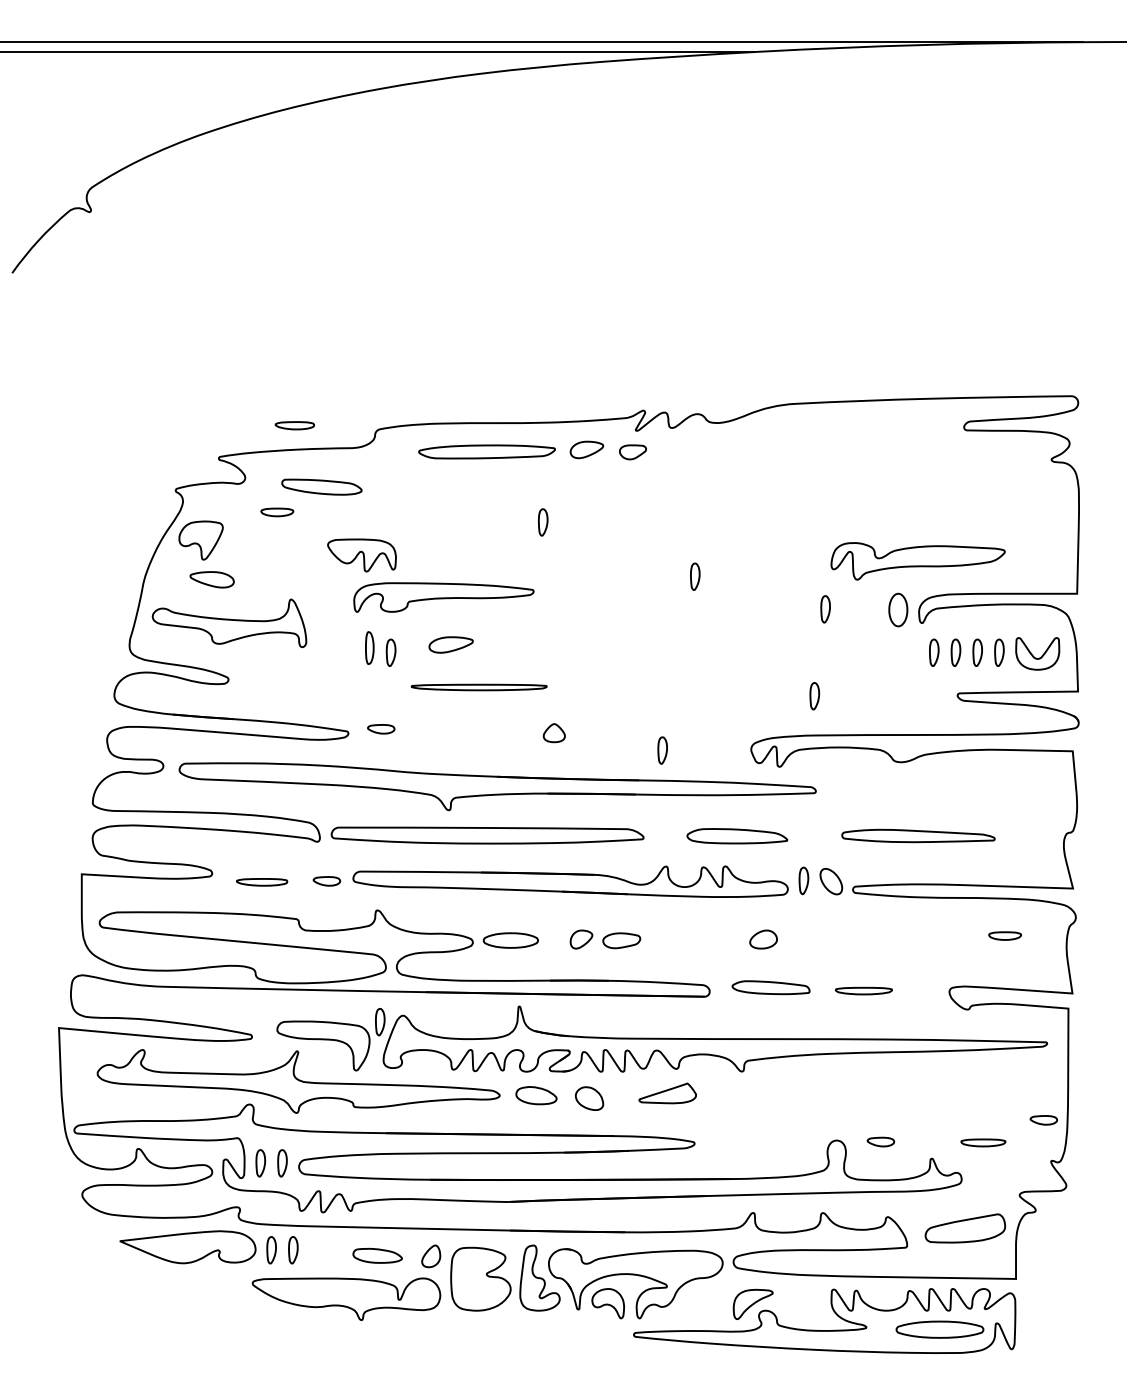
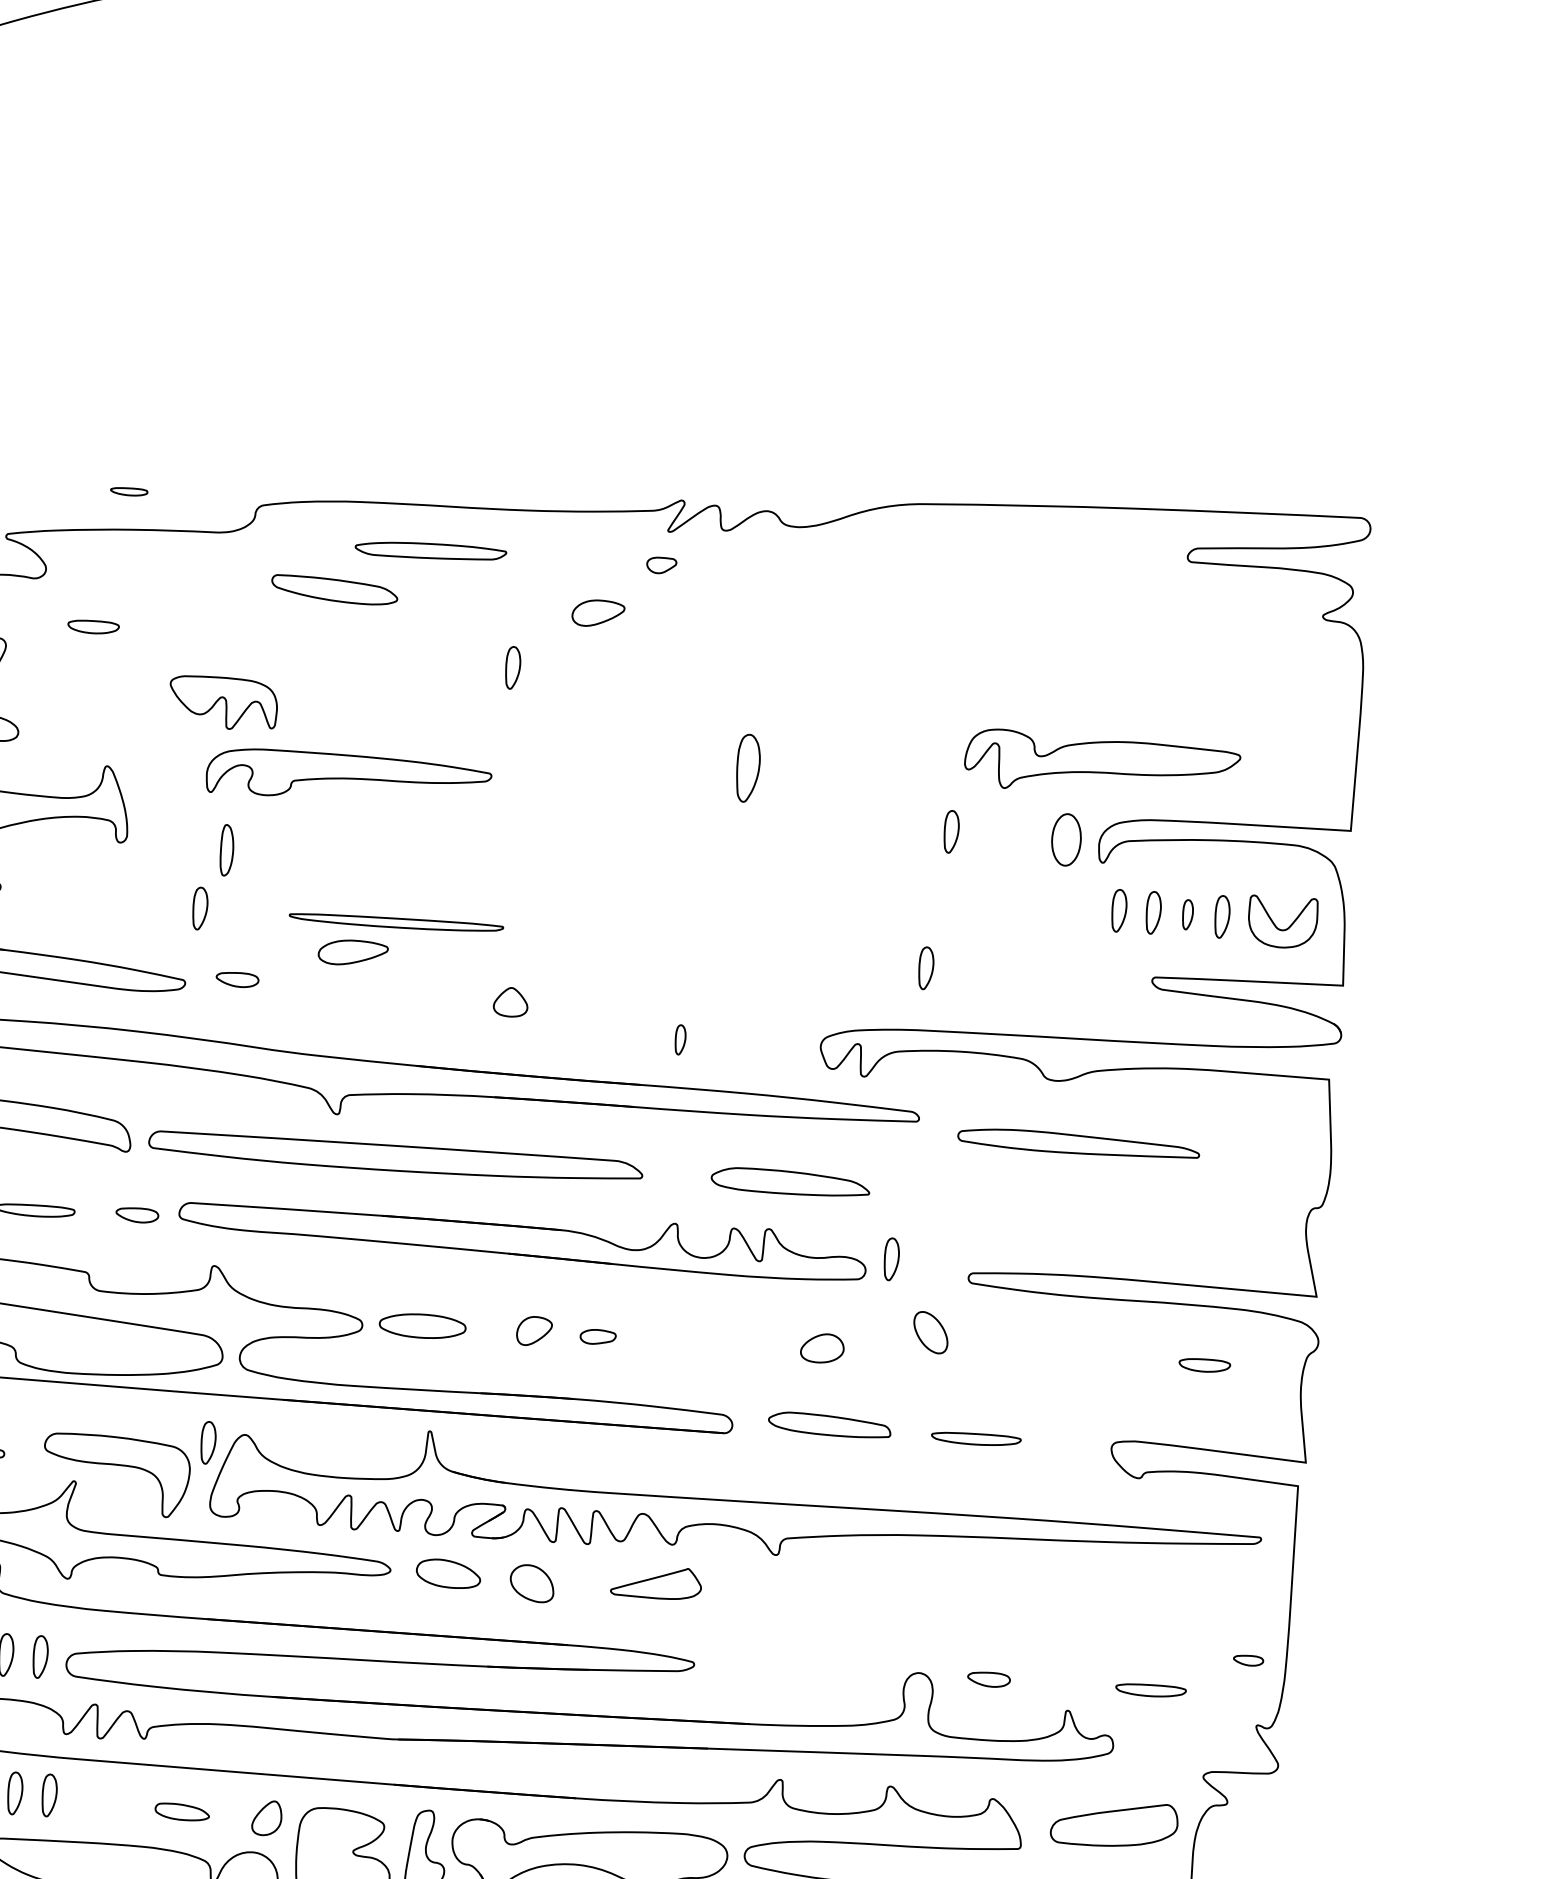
part: (294, 425) -> (128, 491), size x0.6
part: (586, 449) -> (597, 612), moved
part: (486, 451) -> (430, 550), size x0.7
part: (632, 452) -> (660, 565), size x0.7
part: (321, 486) -> (334, 589), moved
part: (695, 576) -> (748, 767), size x1.6
part: (450, 644) -> (352, 952), moved
part: (390, 652) -> (199, 908), moved
part: (977, 652) -> (1187, 914), size x0.7
part: (662, 750) -> (680, 1039), size x0.7
part: (918, 835) -> (1078, 1142), moved
part: (831, 881) -> (931, 1332), moved
part: (621, 940) -> (597, 1336), size x0.6
part: (1043, 1120) -> (1248, 1660), size x0.7
part: (377, 1255) -> (182, 1811), size x0.7

